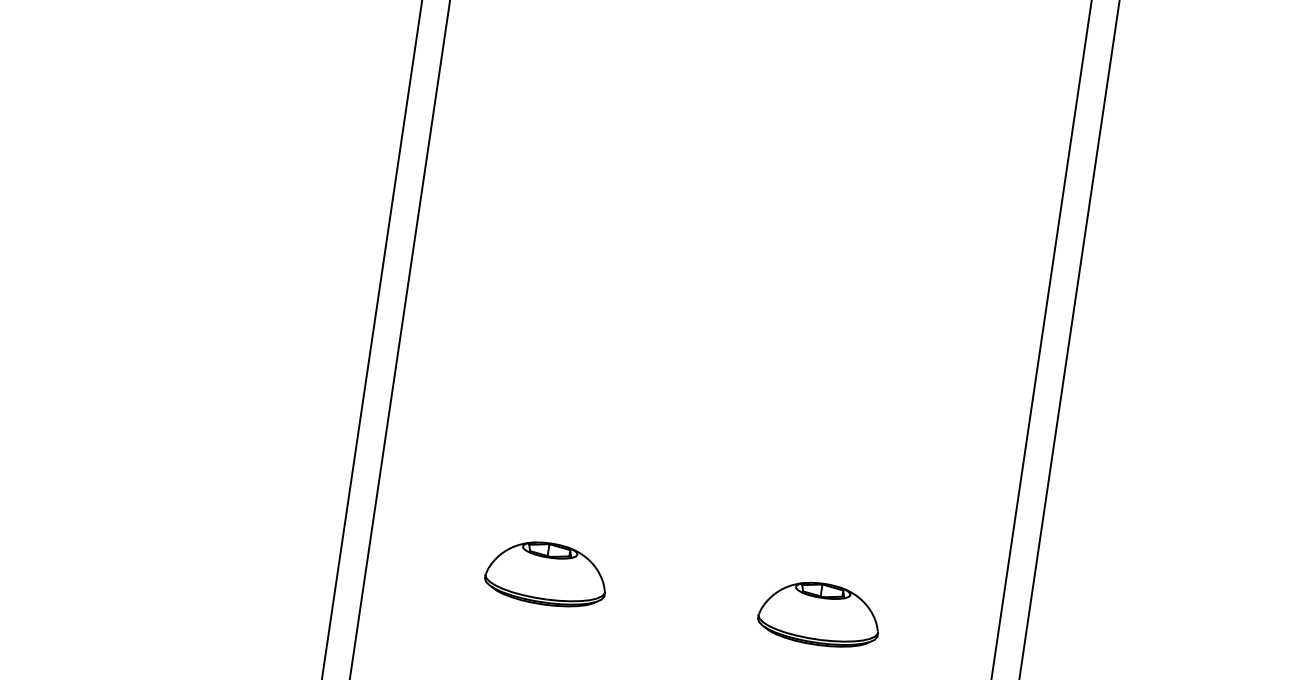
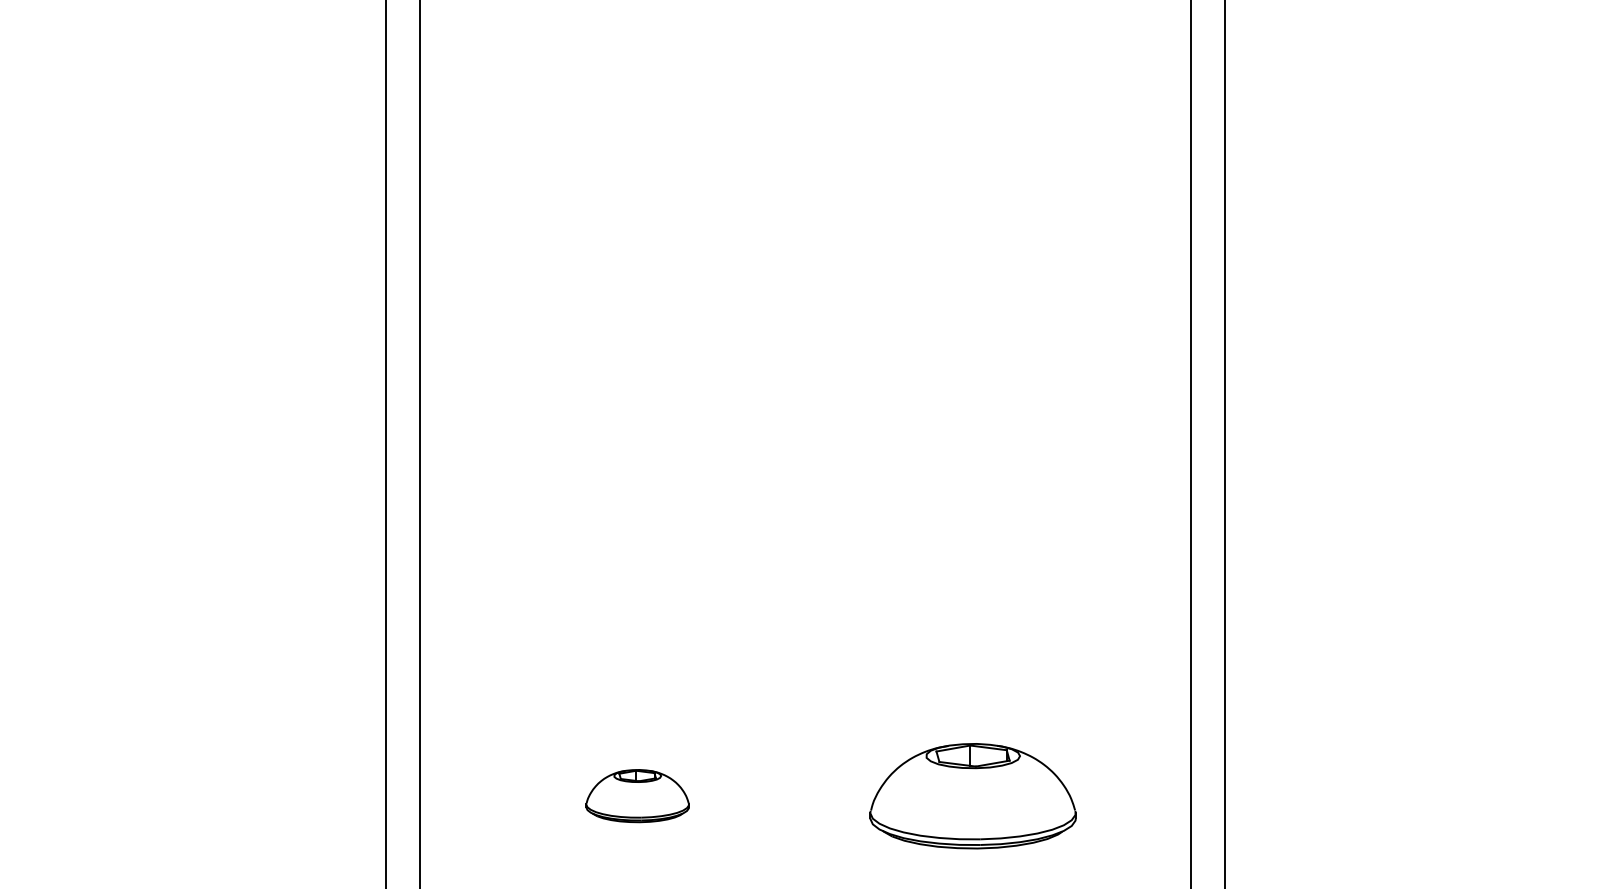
part: (546, 573) -> (637, 795), size x0.7
part: (820, 613) -> (973, 795), size x1.4

